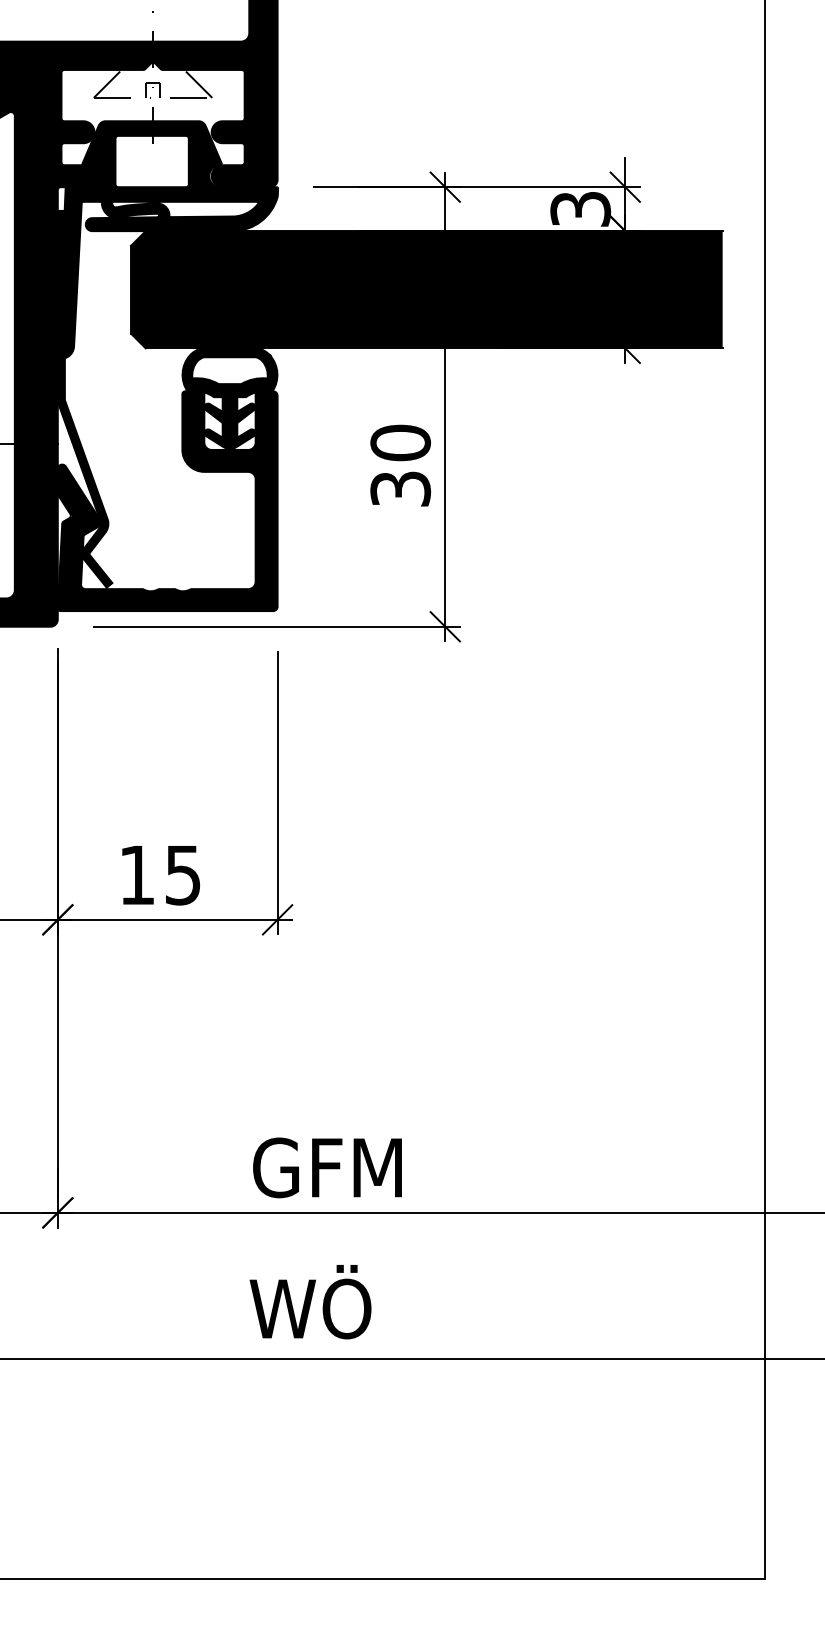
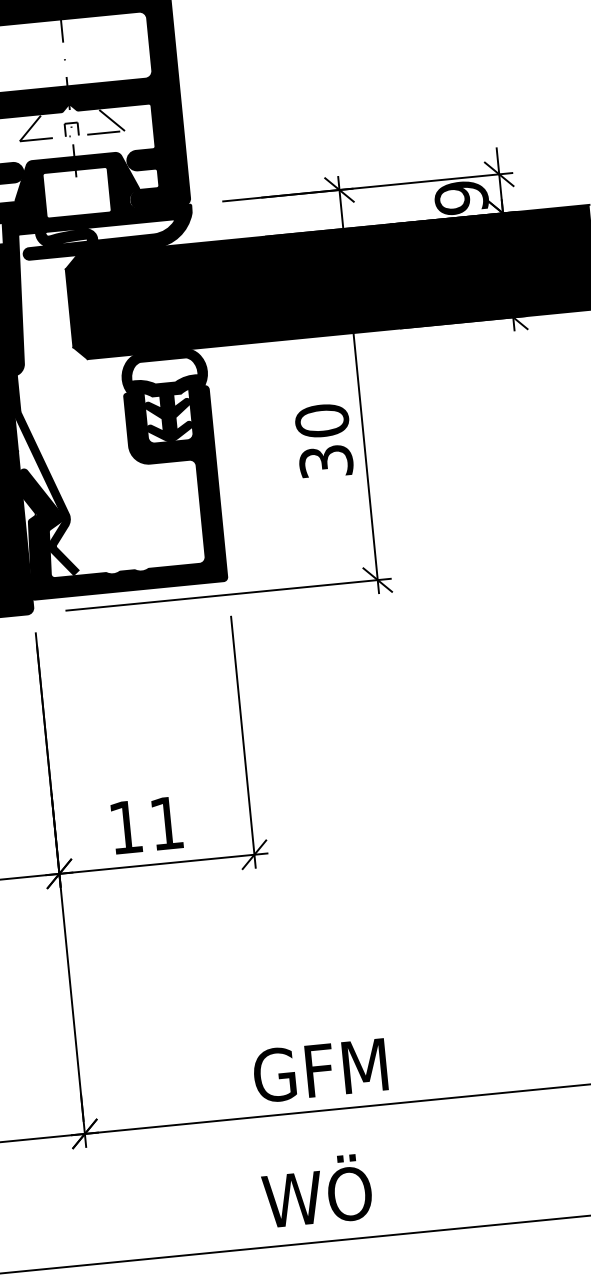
text: (580, 209) -> (461, 198), 3 -> 9
text: (183, 875) -> (167, 823), 15 -> 11

